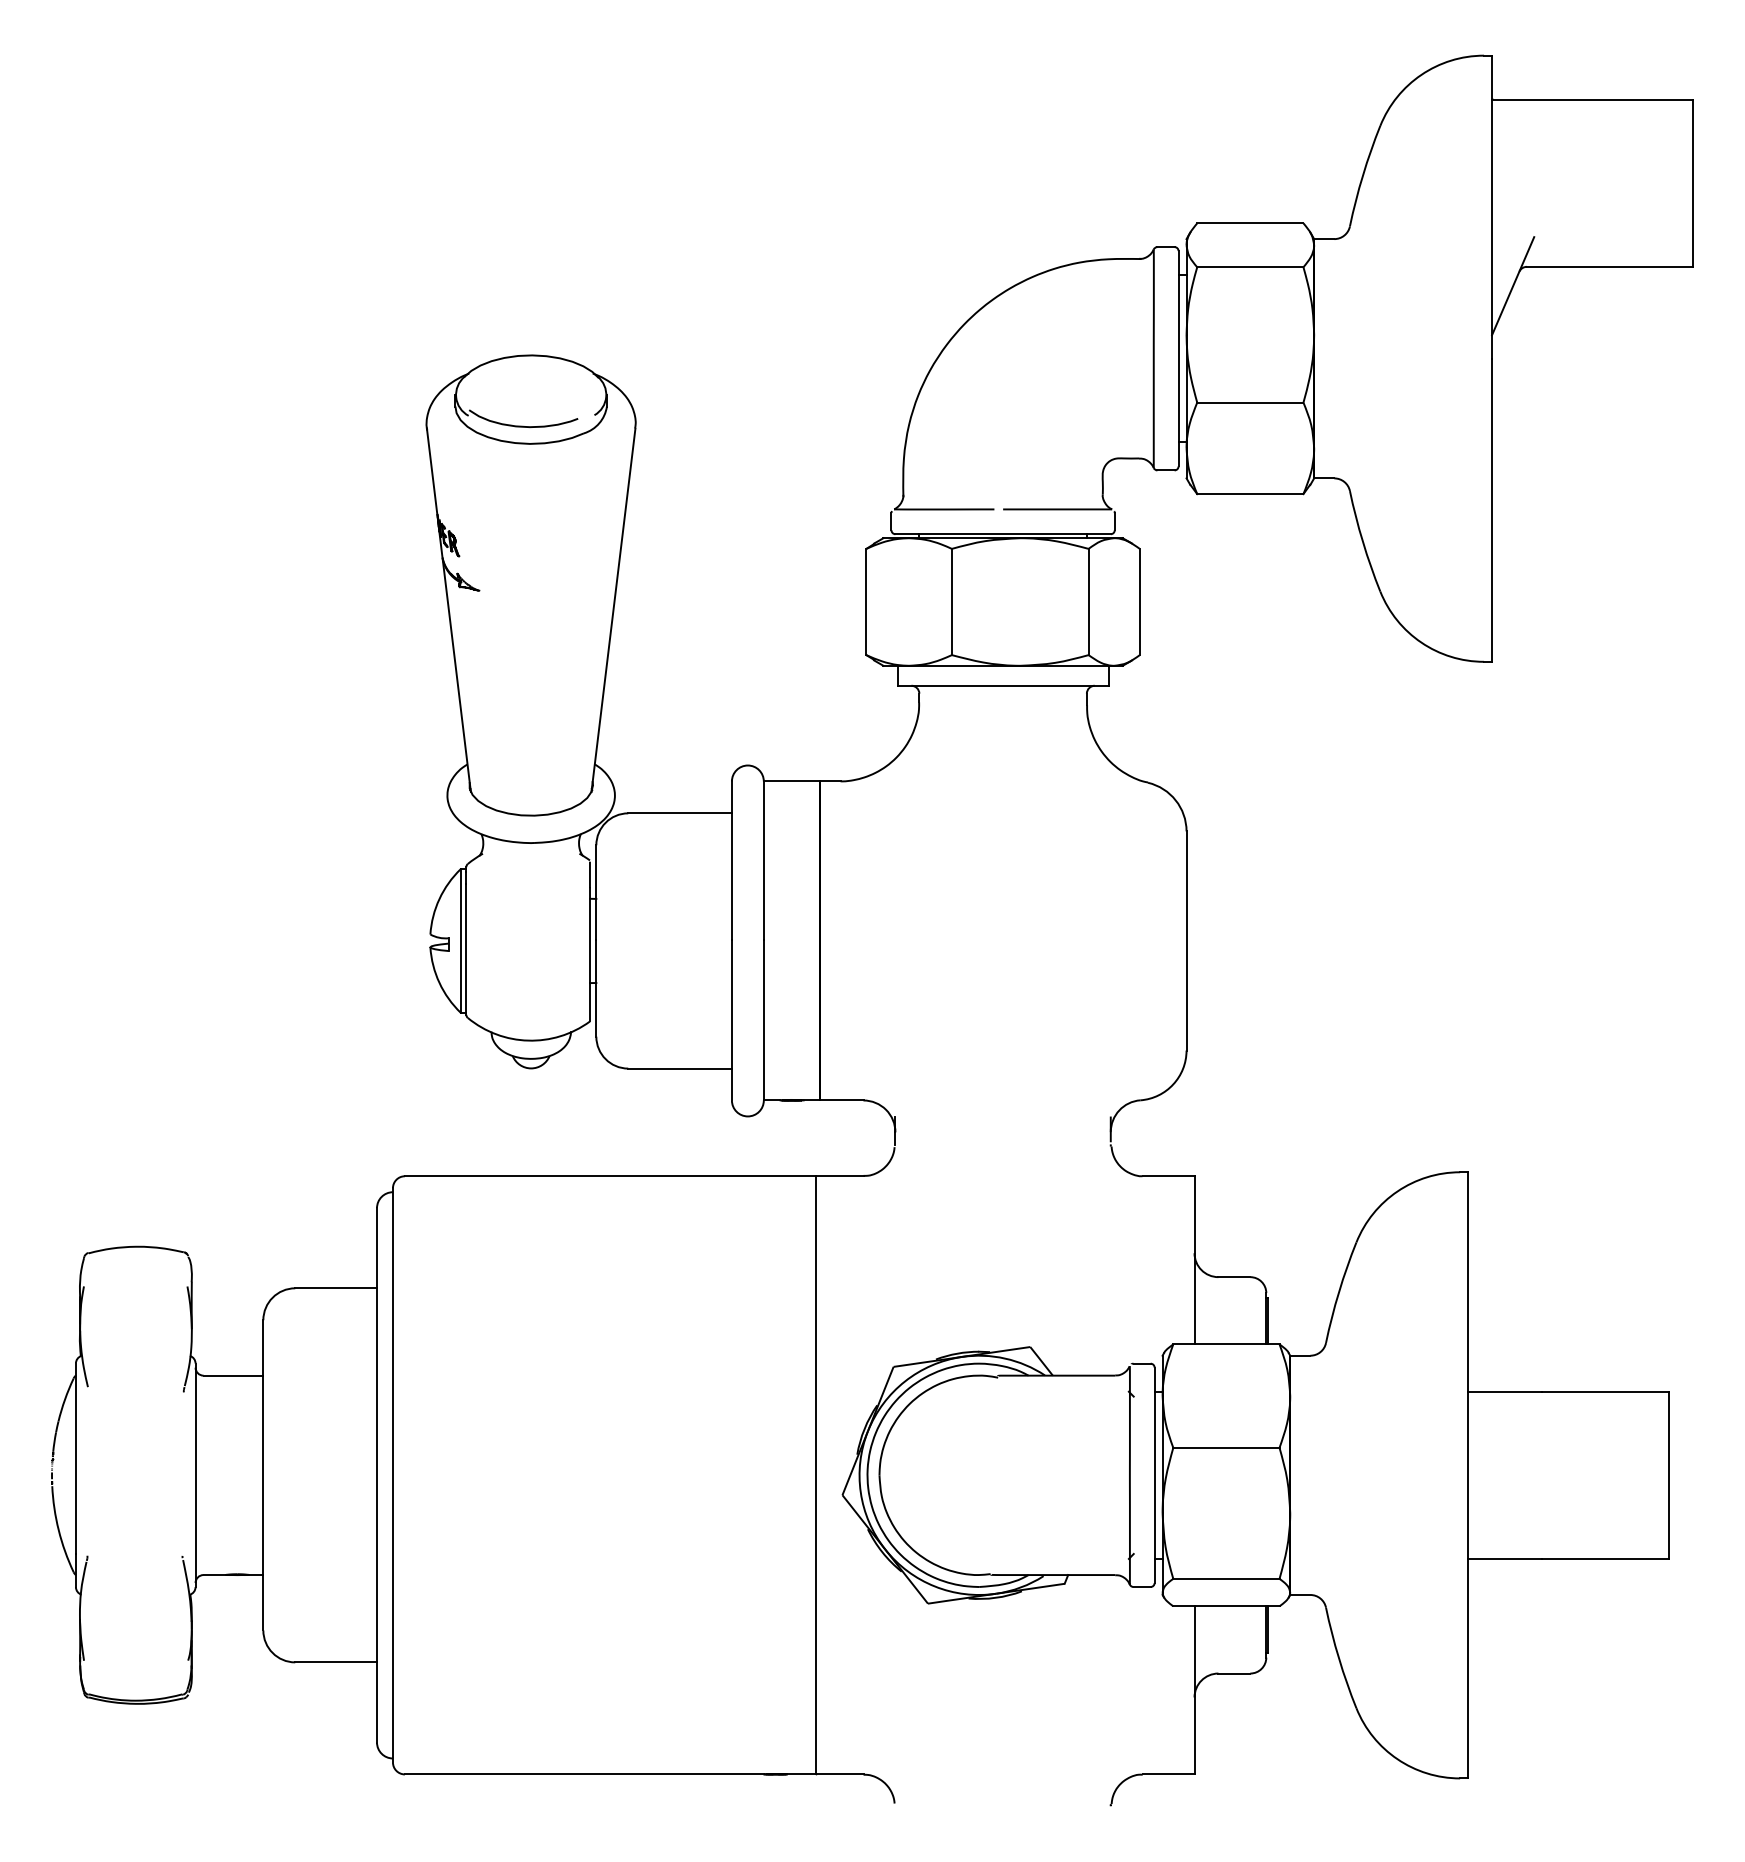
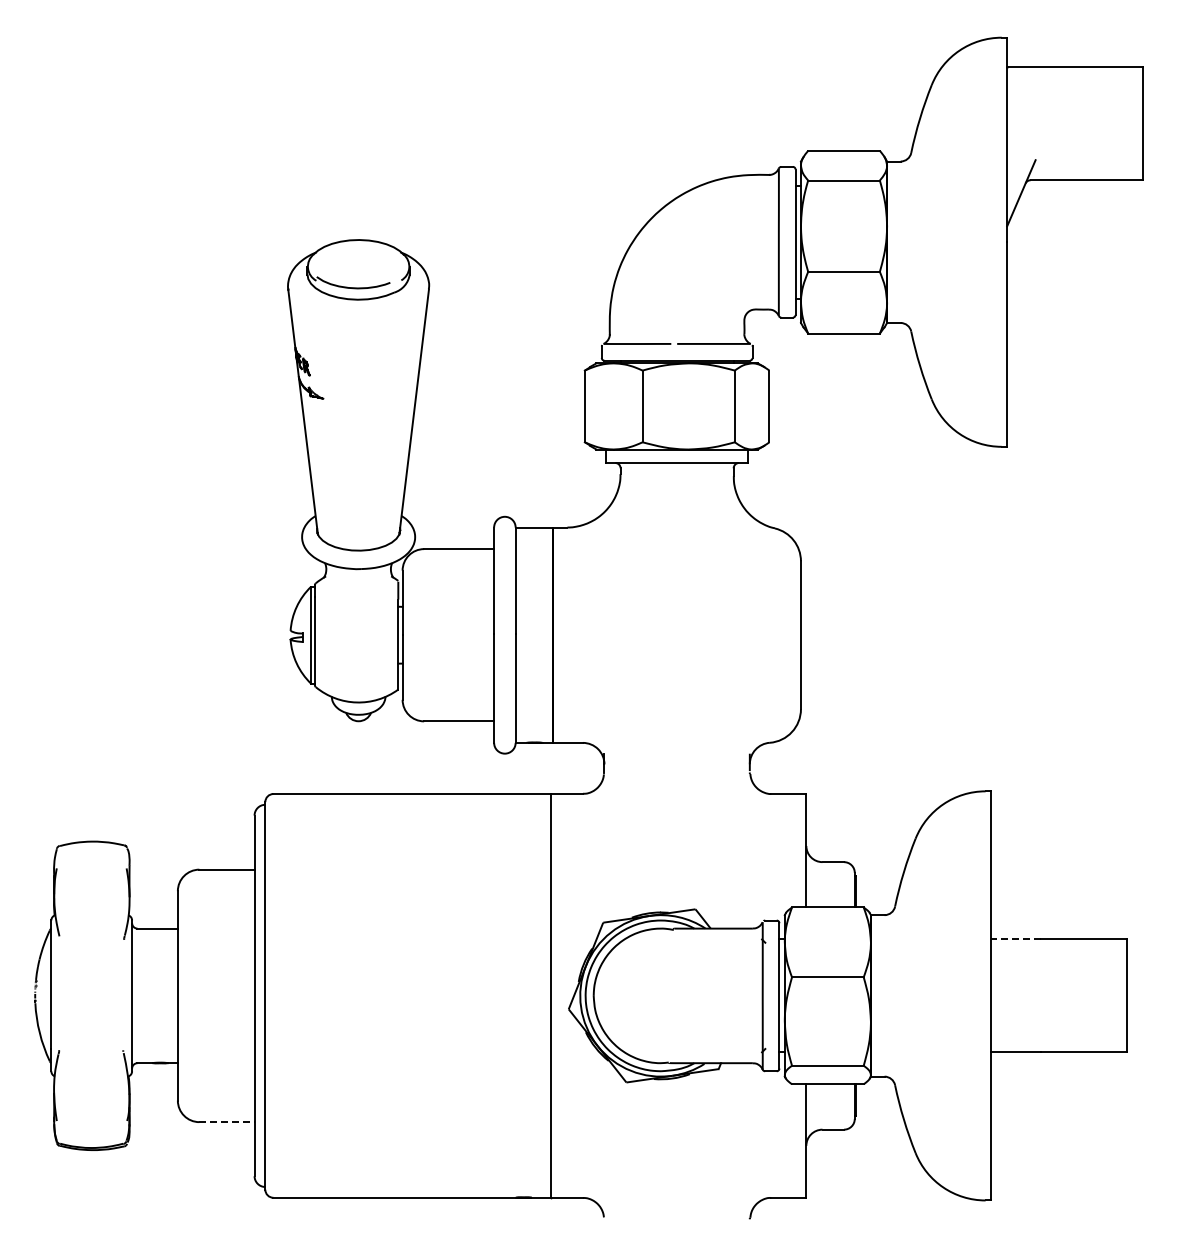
line: (1504, 1391) -> (1015, 939), solid -> dashed
line: (335, 1662) -> (226, 1122), solid -> dashed

